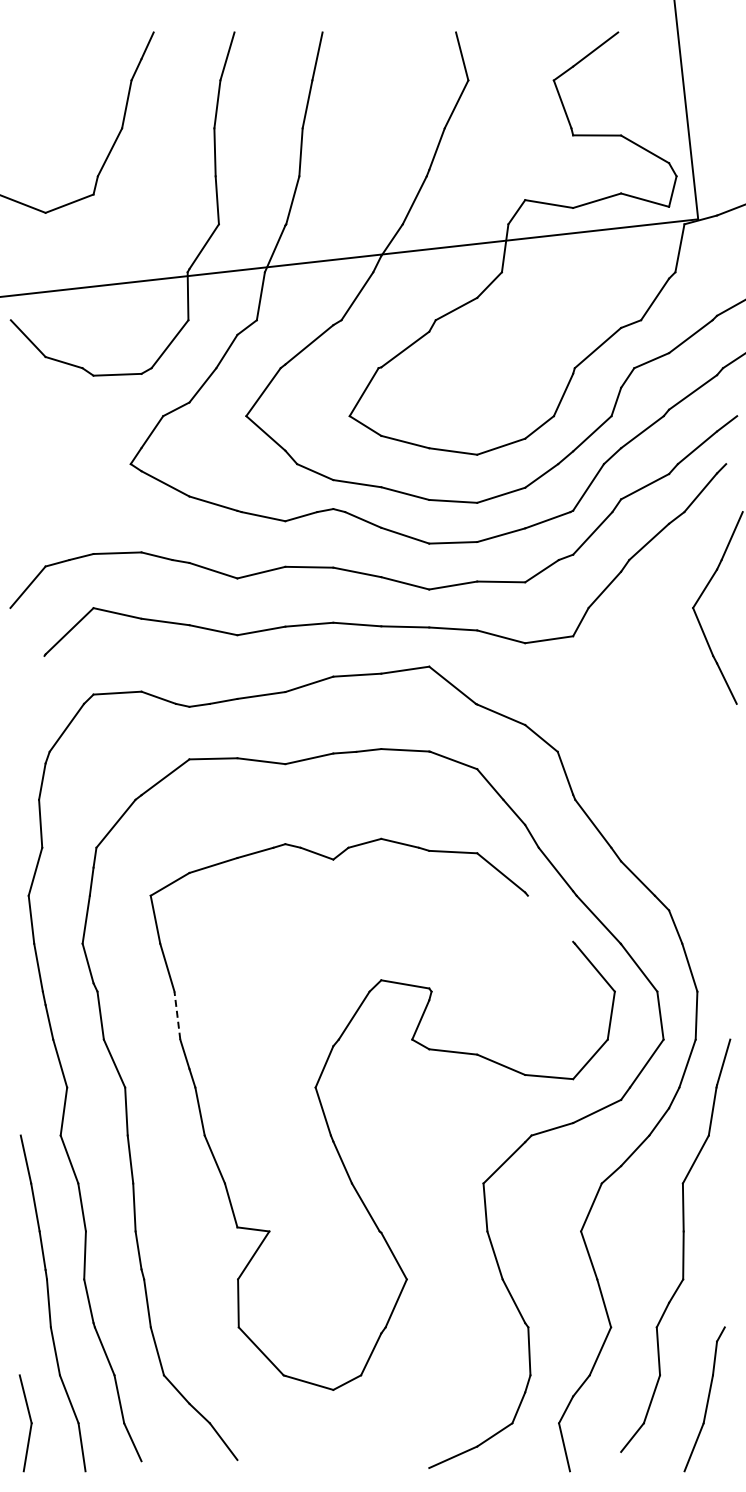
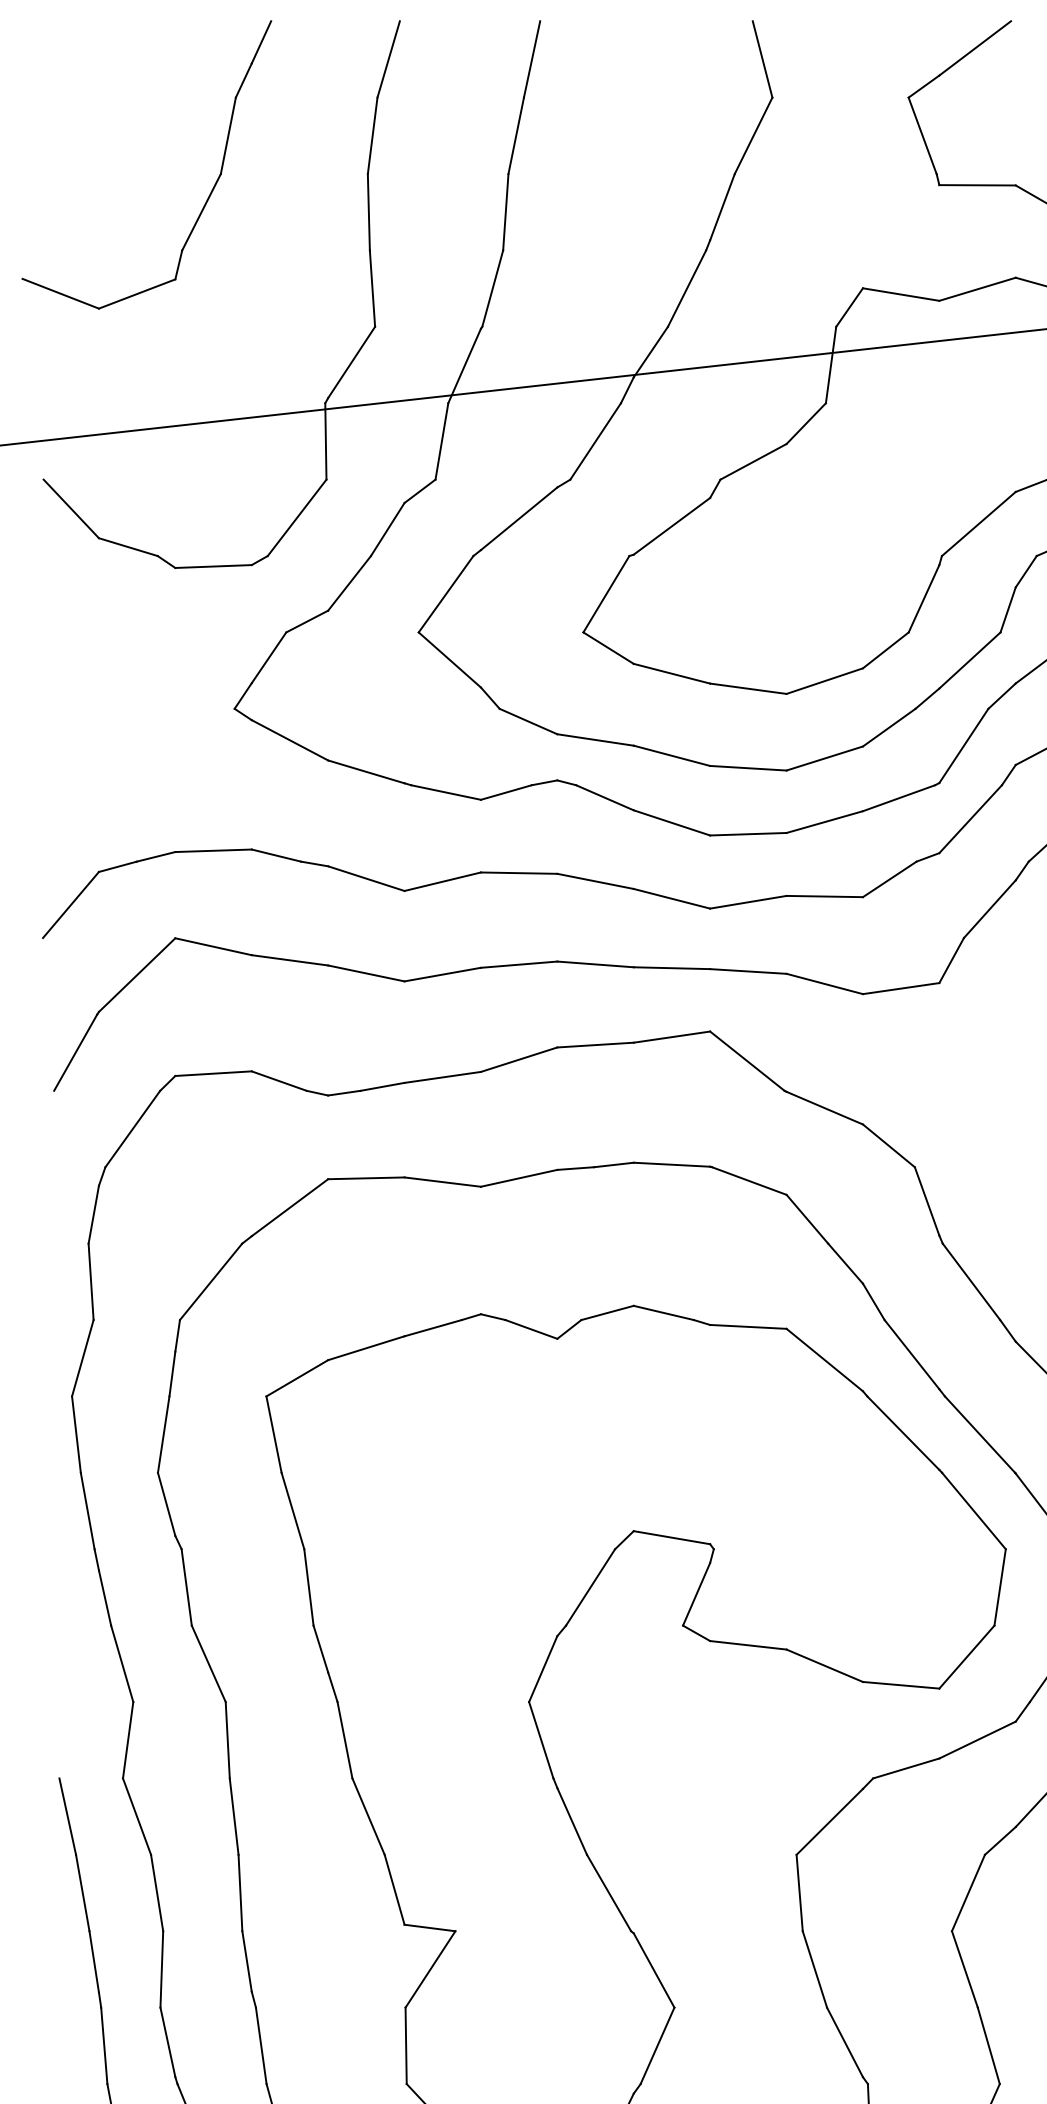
line: (30, 679) -> (74, 1051), added
line: (550, 918) -> (903, 1432), added
line: (177, 1015) -> (309, 1587), dashed -> solid

